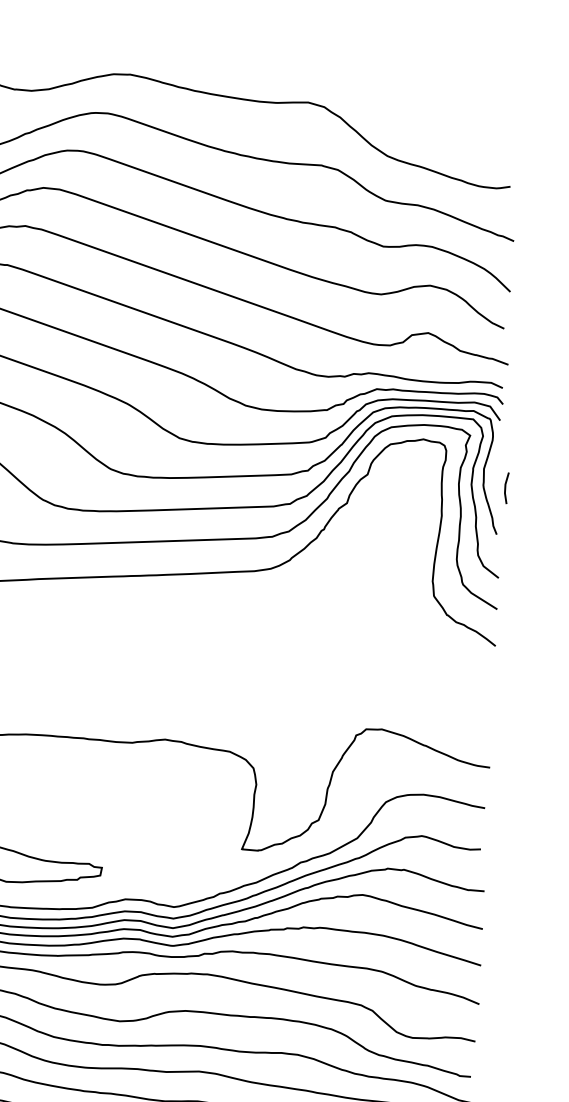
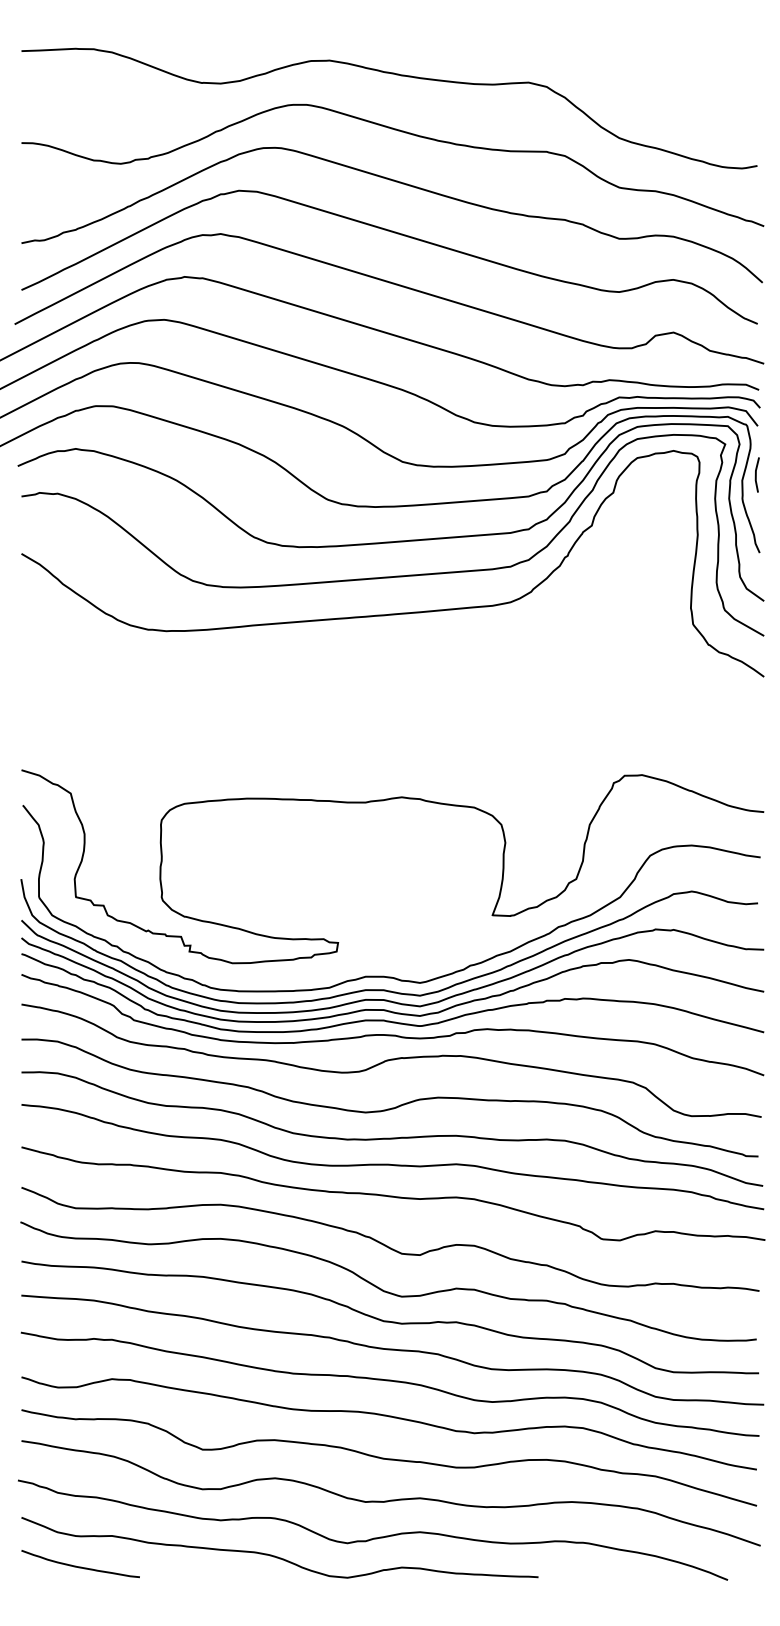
line: (505, 487) -> (756, 474), moved

